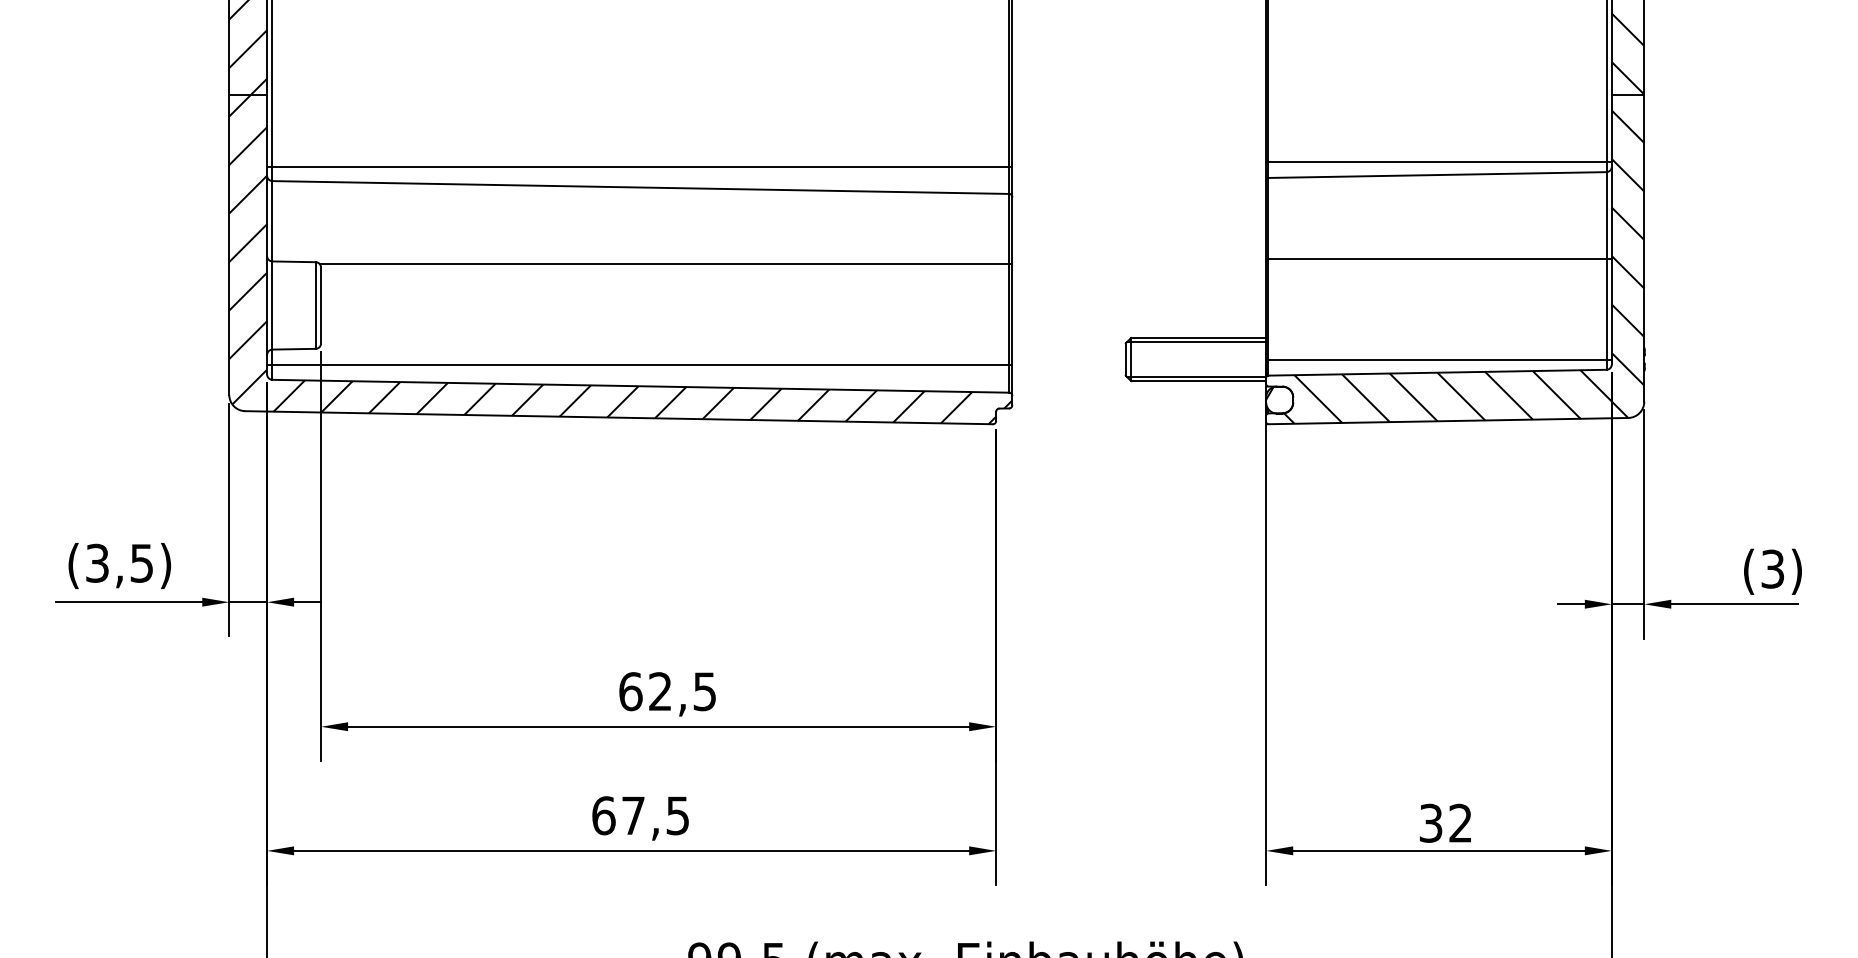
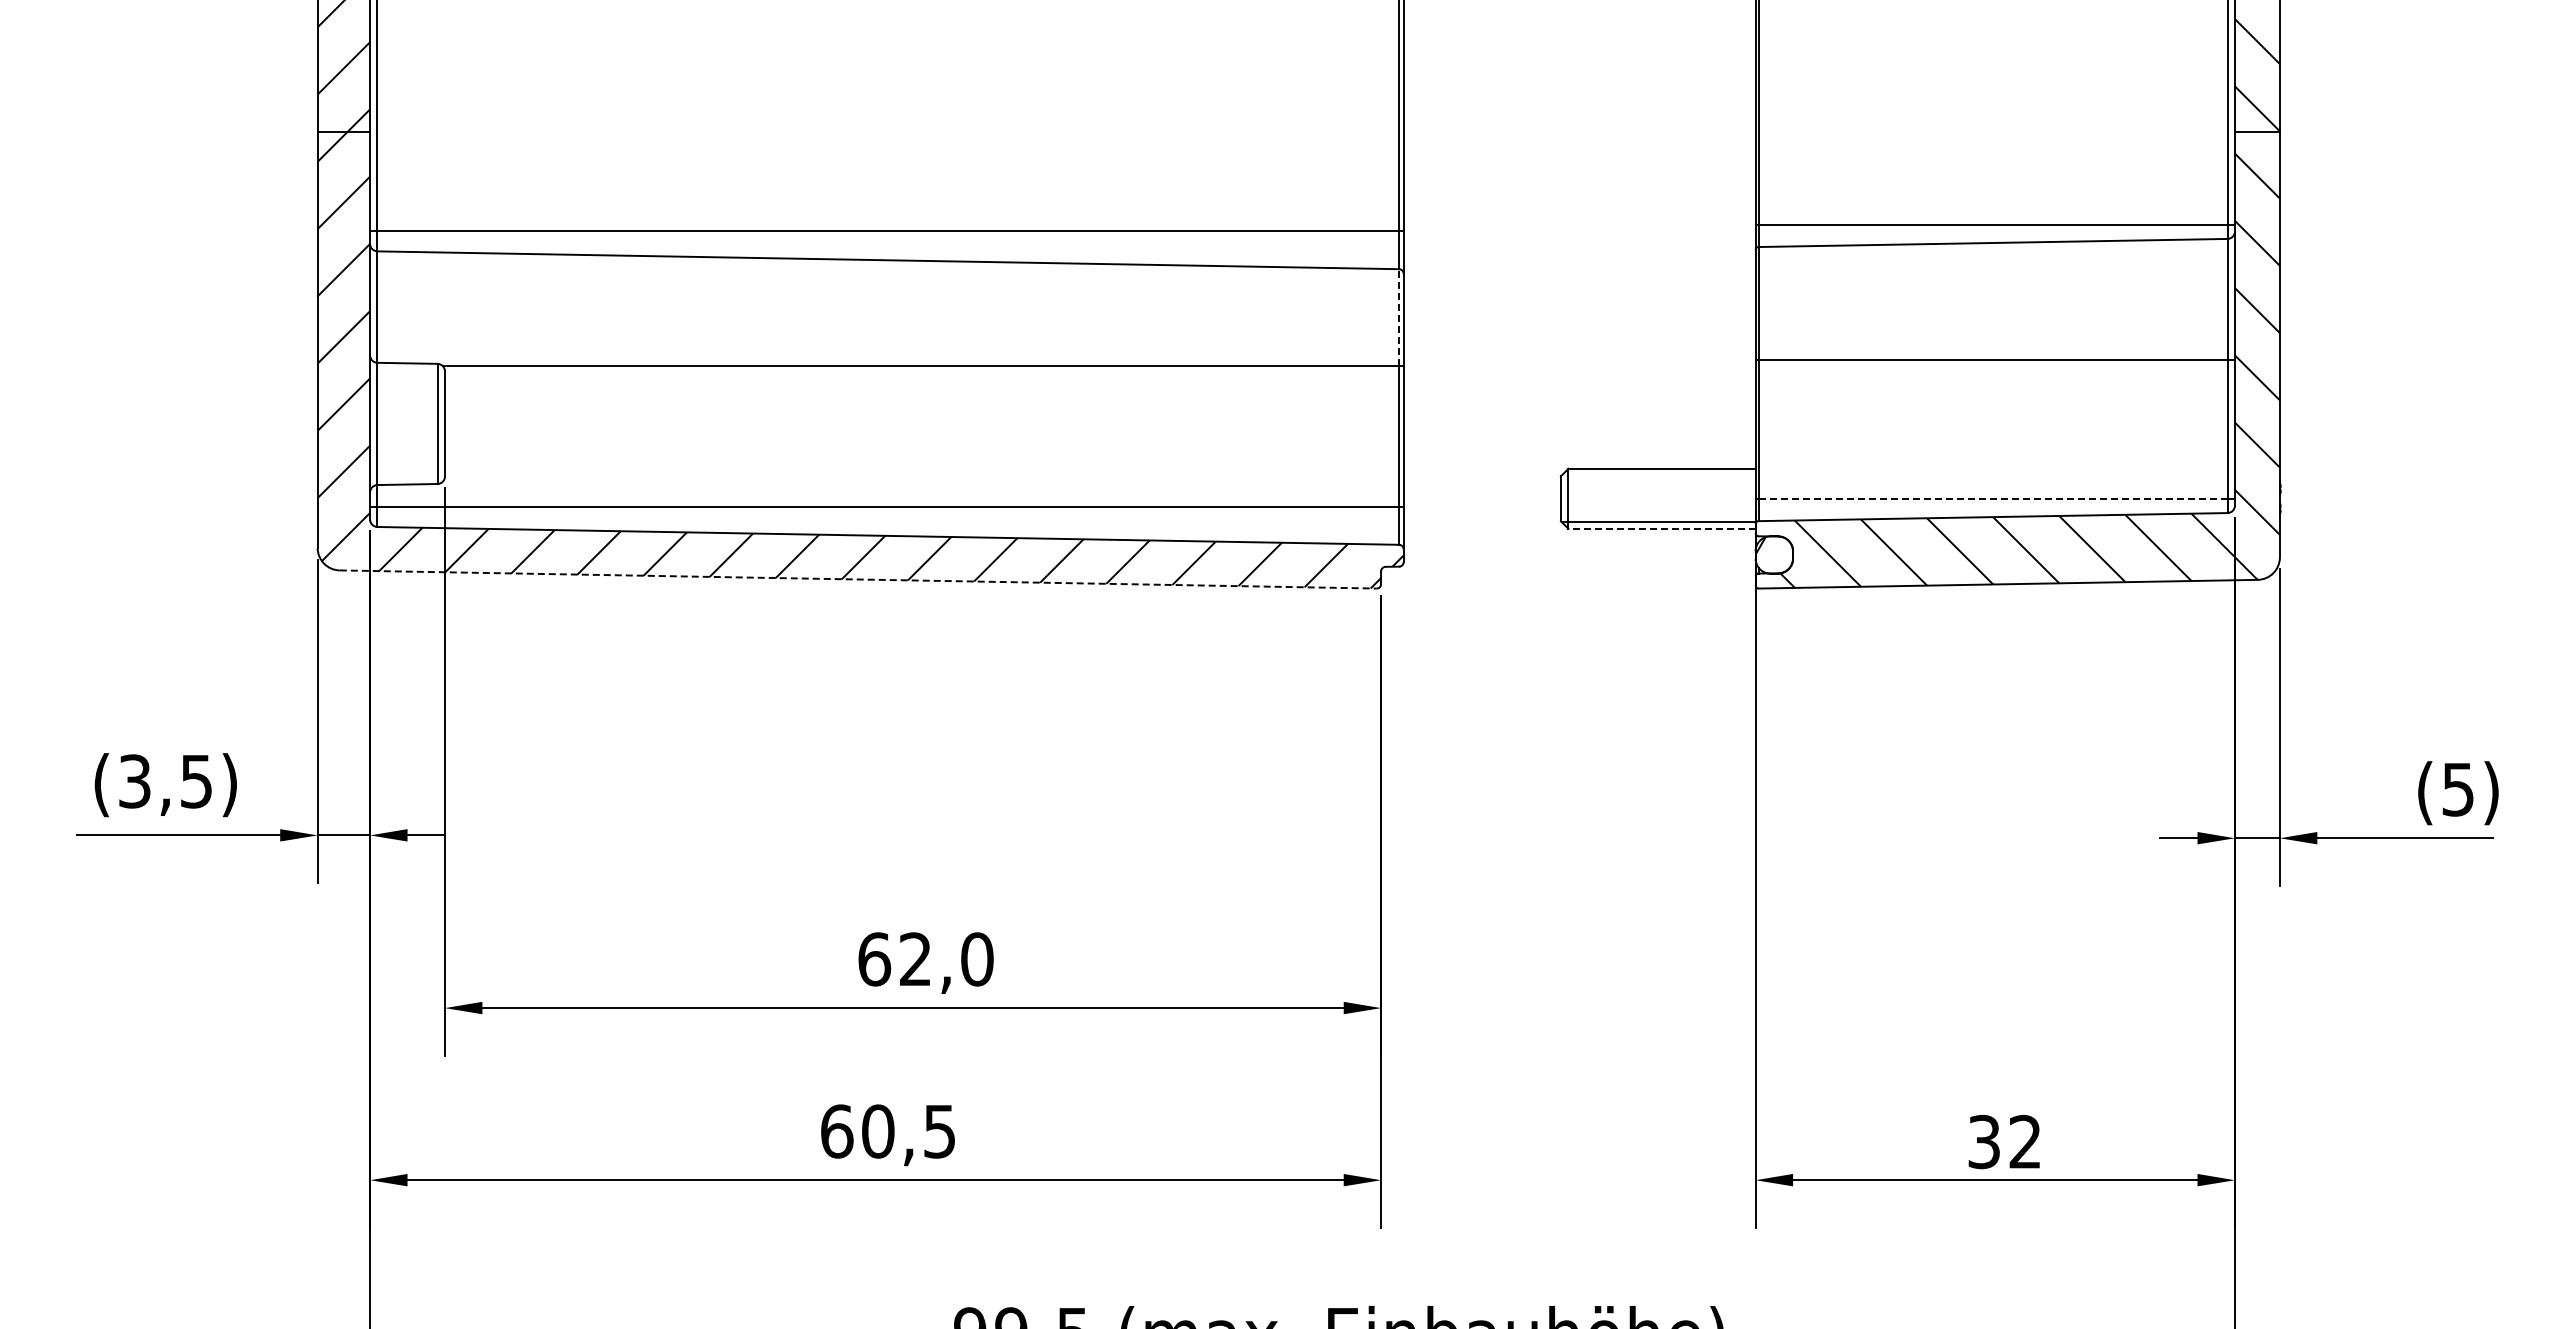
line: (1009, 228) -> (1399, 317), solid -> dashed
line: (1196, 342) -> (1658, 475), removed
line: (1437, 359) -> (1993, 498), solid -> dashed
line: (1199, 380) -> (1662, 528), solid -> dashed
line: (619, 417) -> (858, 579), solid -> dashed
text: (1773, 569) -> (2458, 789), (3) -> (5)
text: (705, 691) -> (977, 959), 62,5 -> 62,0
text: (633, 815) -> (878, 1131), 67,5 -> 60,5

